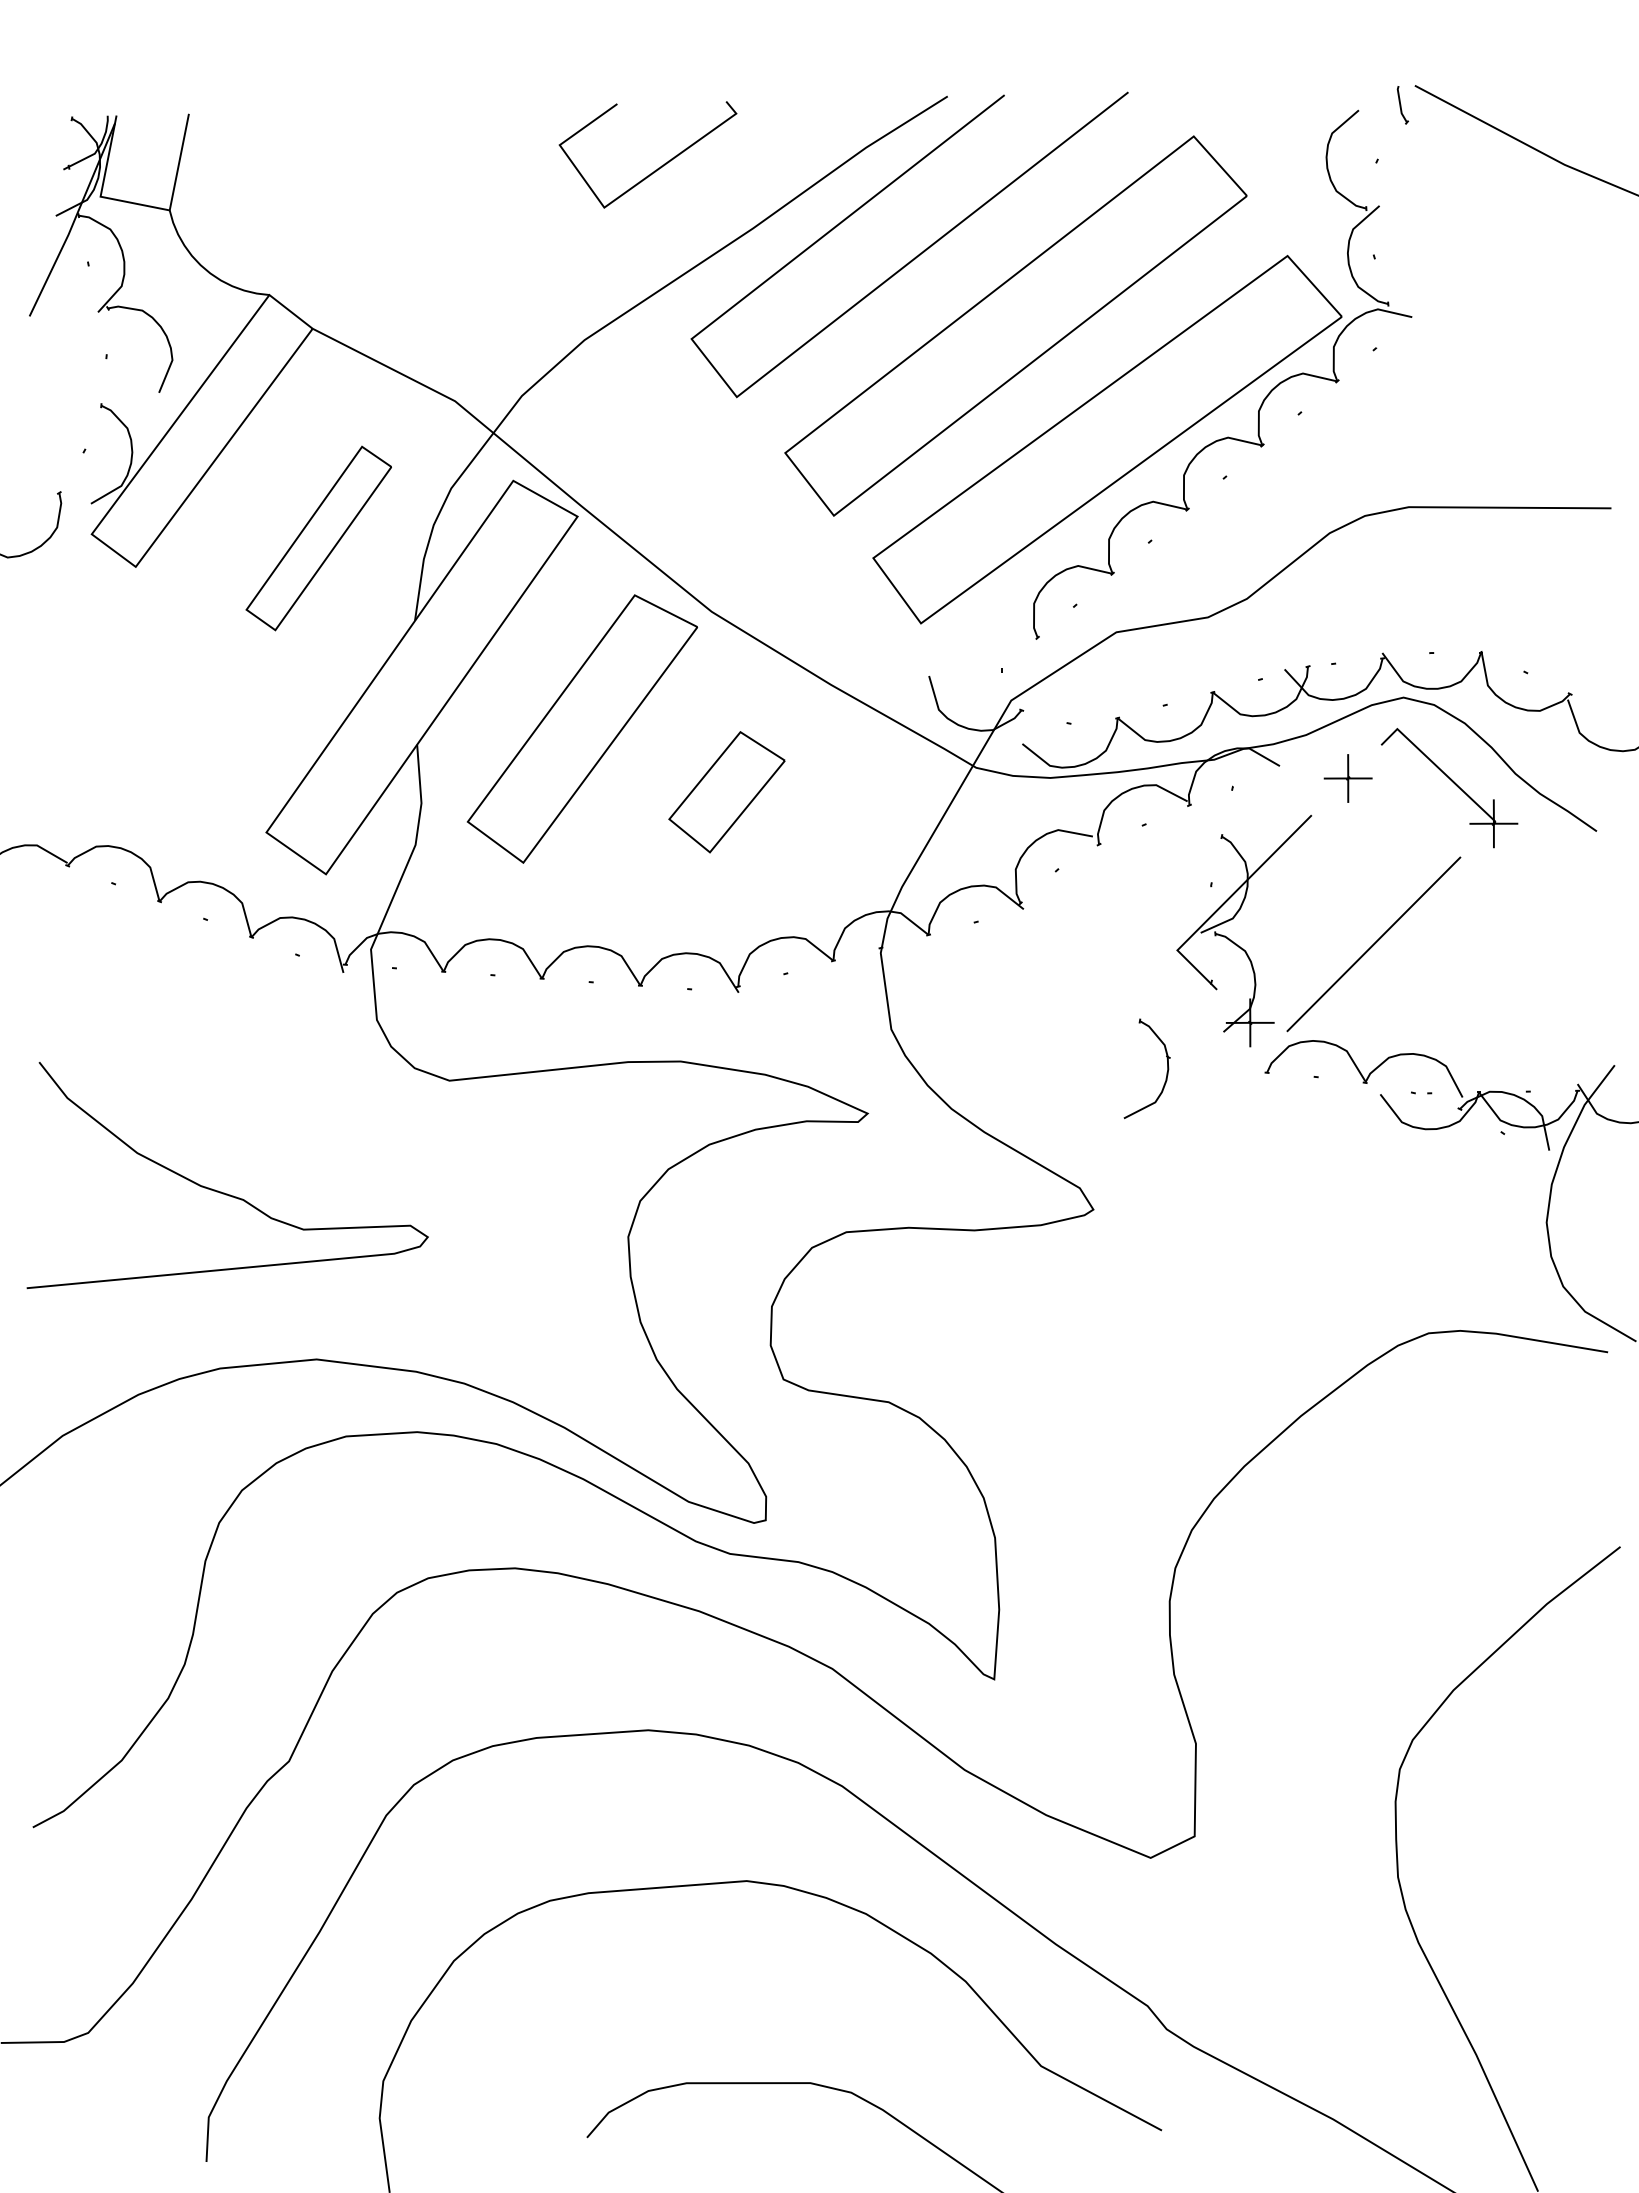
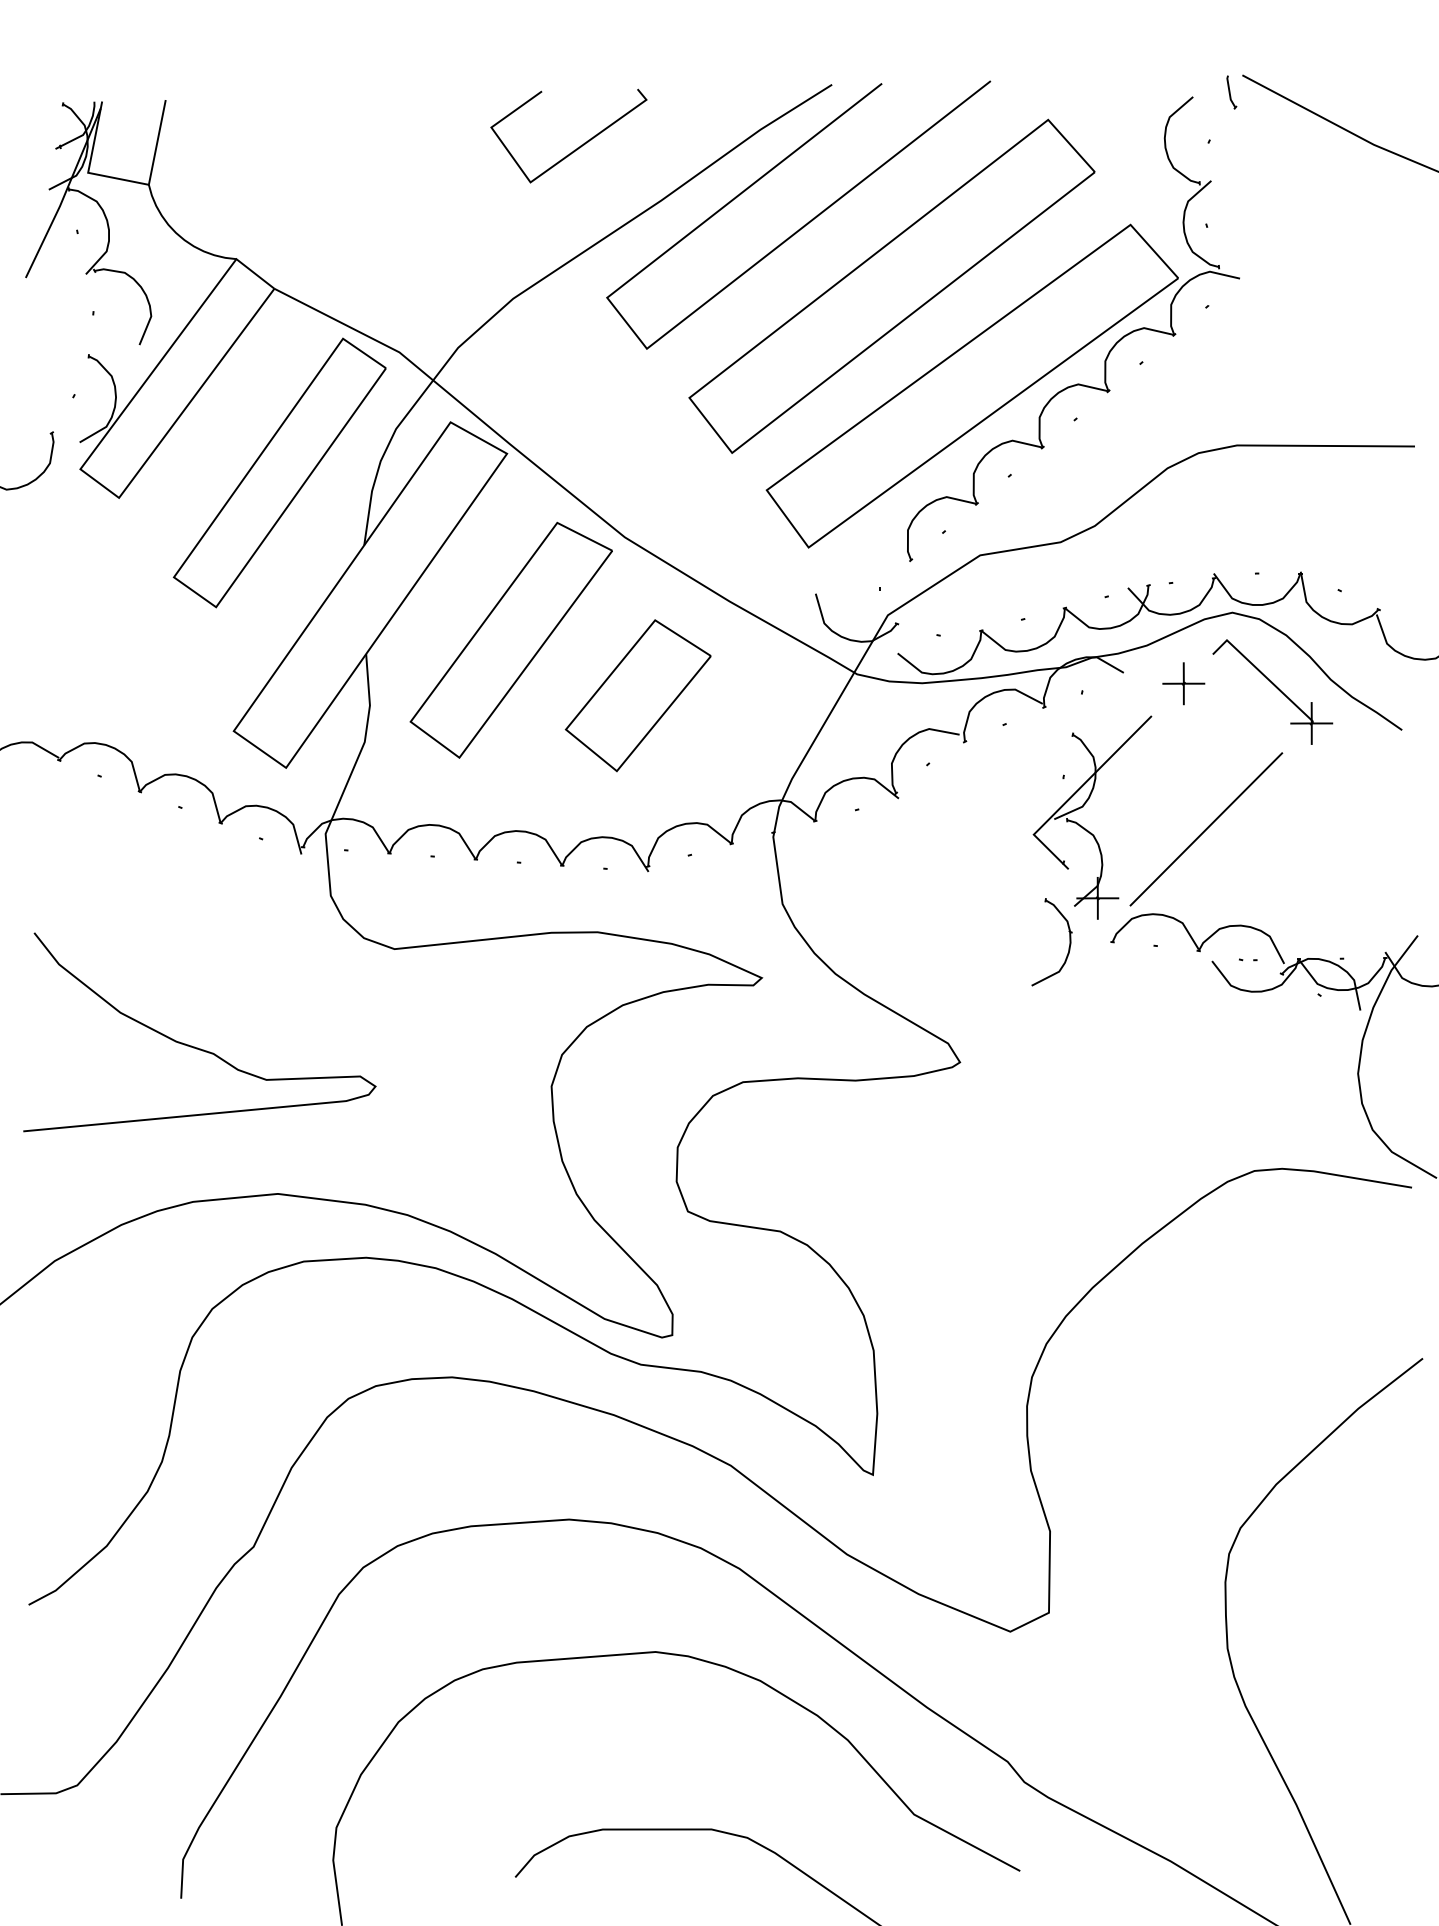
part: (318, 538) -> (279, 472), size x1.67
part: (726, 792) -> (637, 696), size x1.43
part: (1166, 1072) -> (1069, 945), moved

